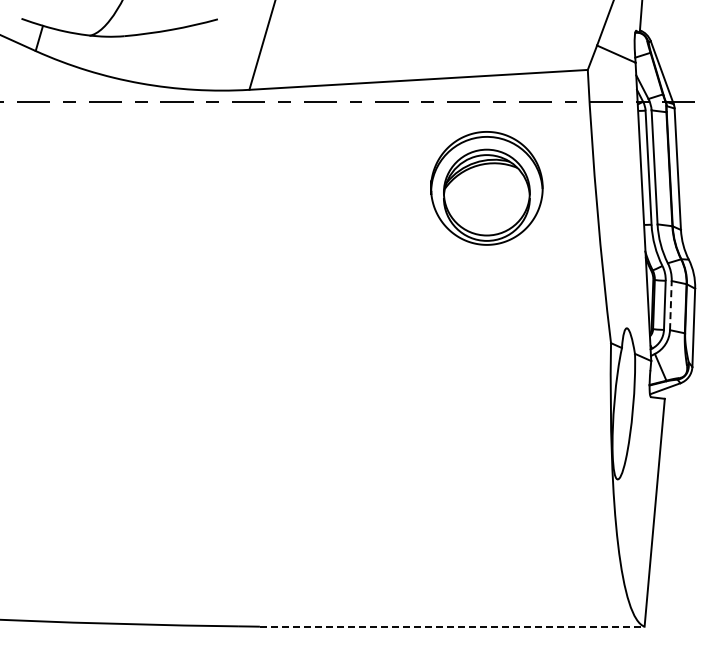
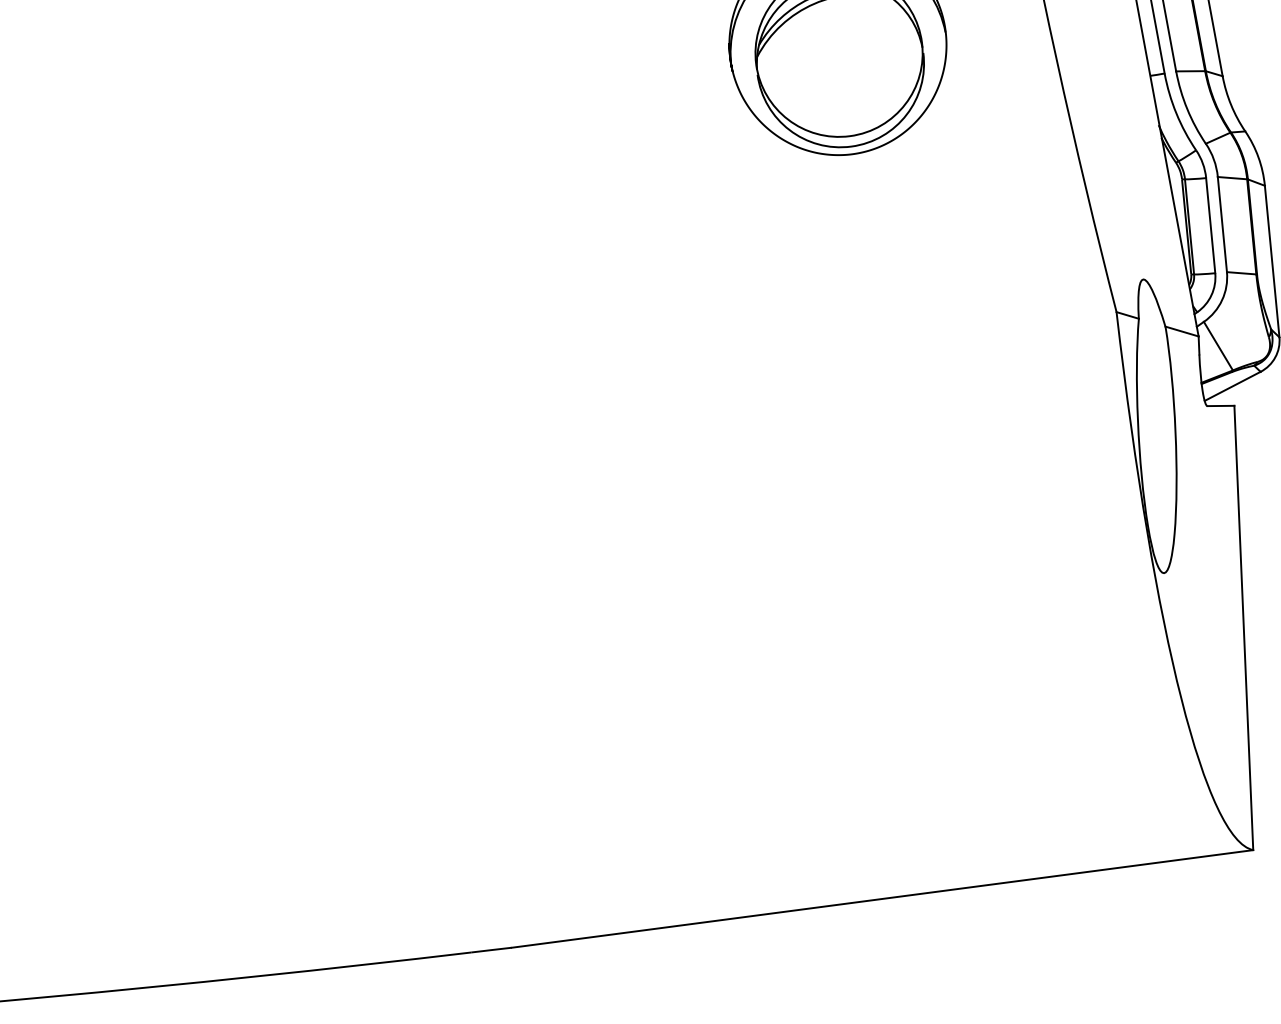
line: (670, 305) -> (1221, 224), dashed -> solid
line: (452, 626) -> (882, 898), dashed -> solid

